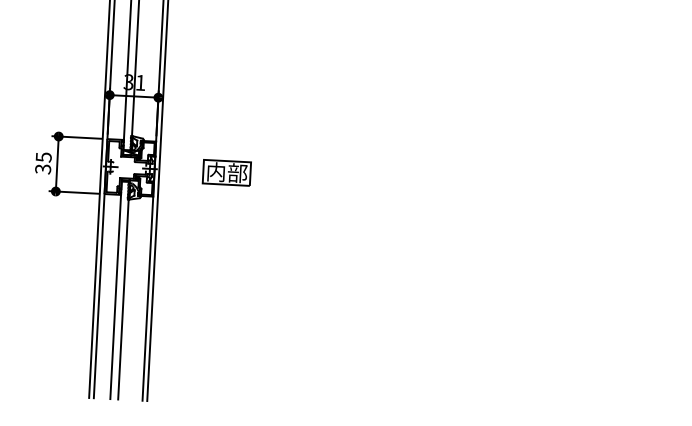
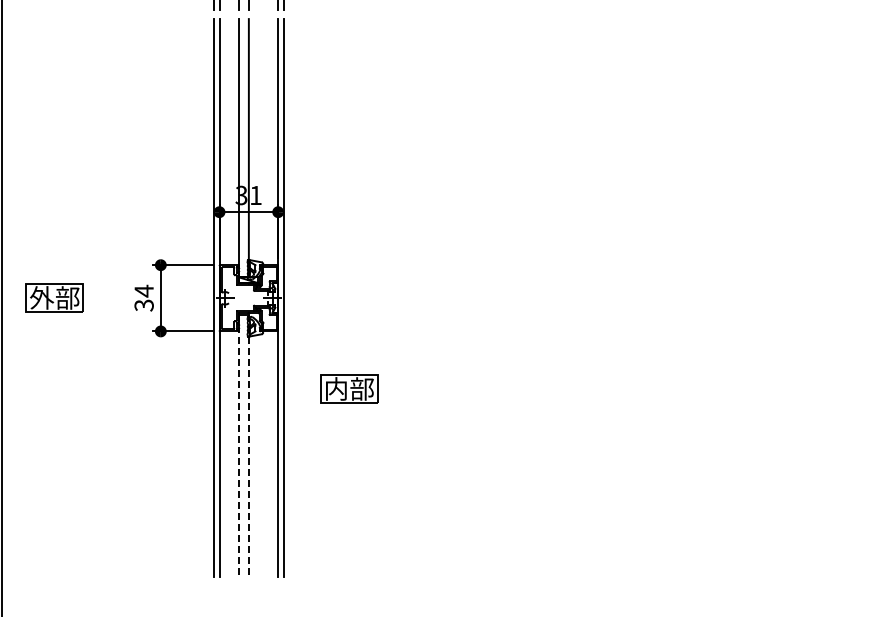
text: (43, 156) -> (143, 290), 35 -> 34
part: (227, 172) -> (349, 388), moved
line: (116, 290) -> (239, 446), solid -> dashed
line: (123, 290) -> (248, 446), solid -> dashed

